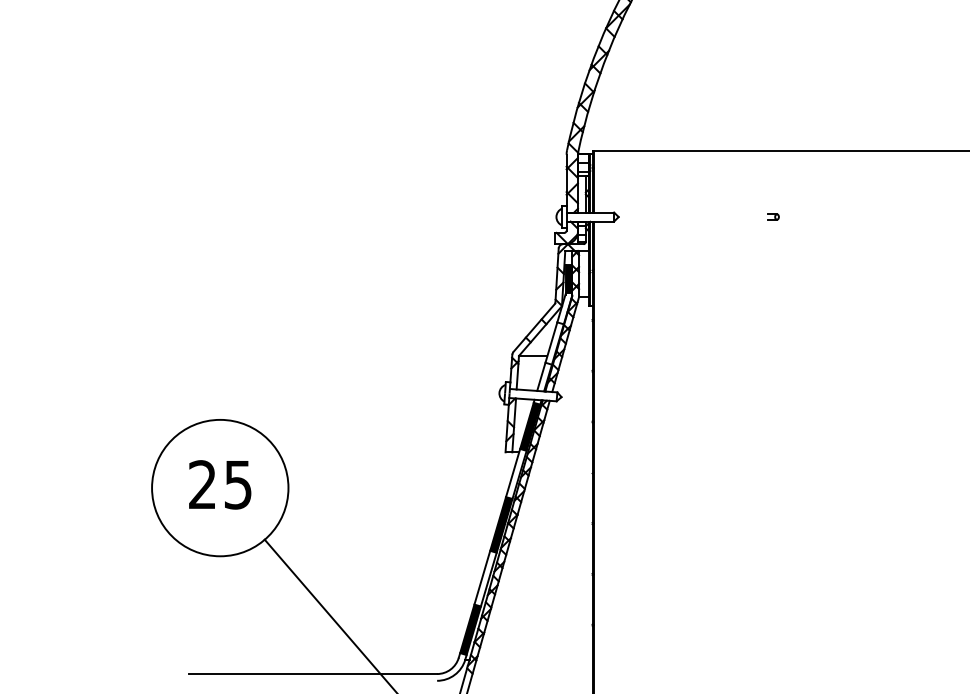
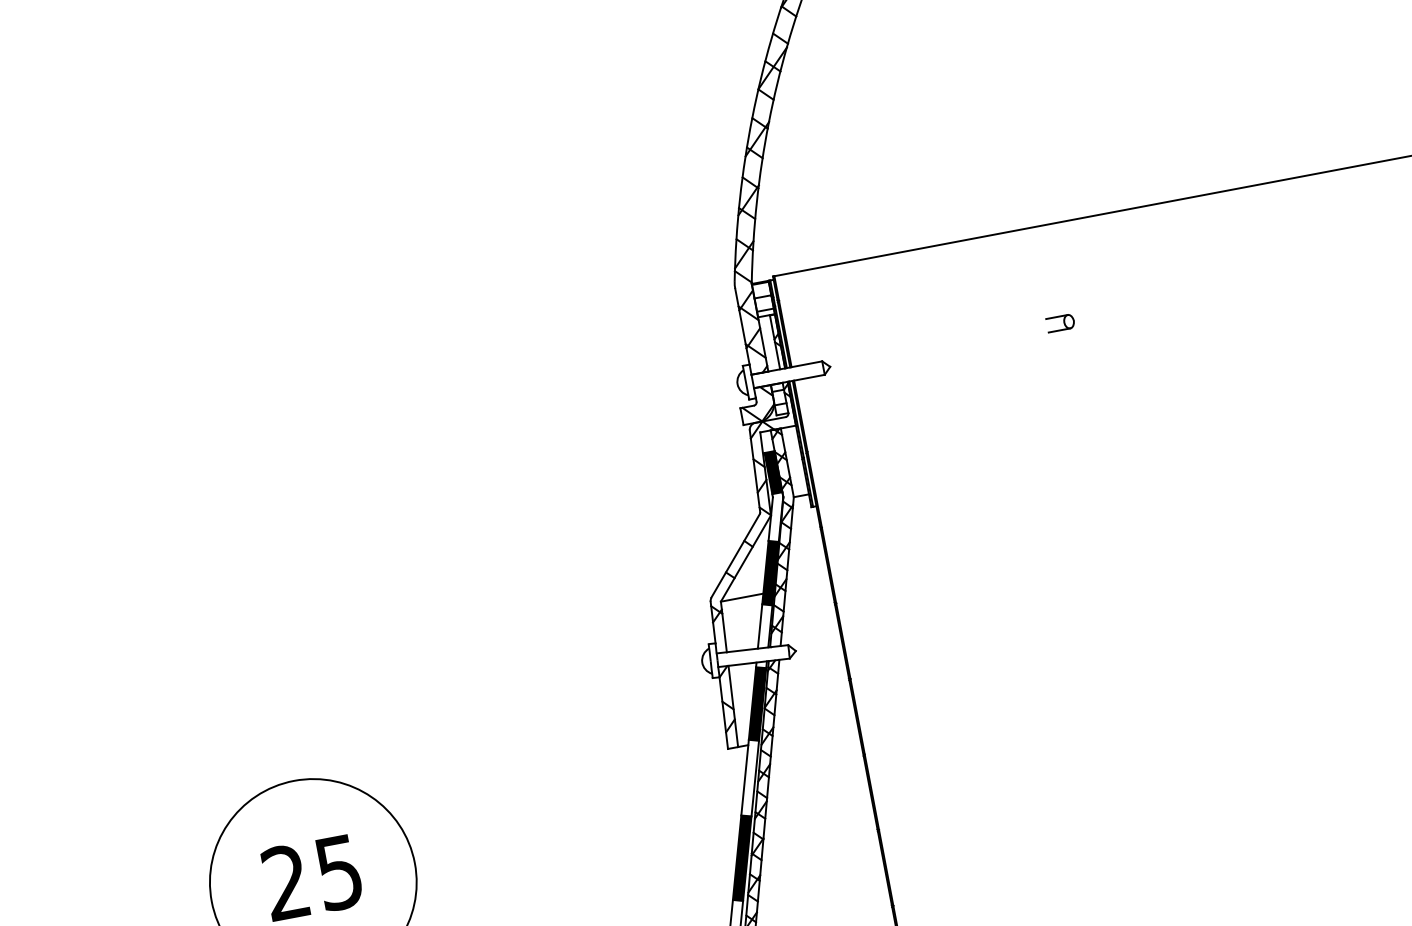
part: (773, 216) -> (1060, 322), size x1.67
fill: (554, 343) -> (770, 573), added

